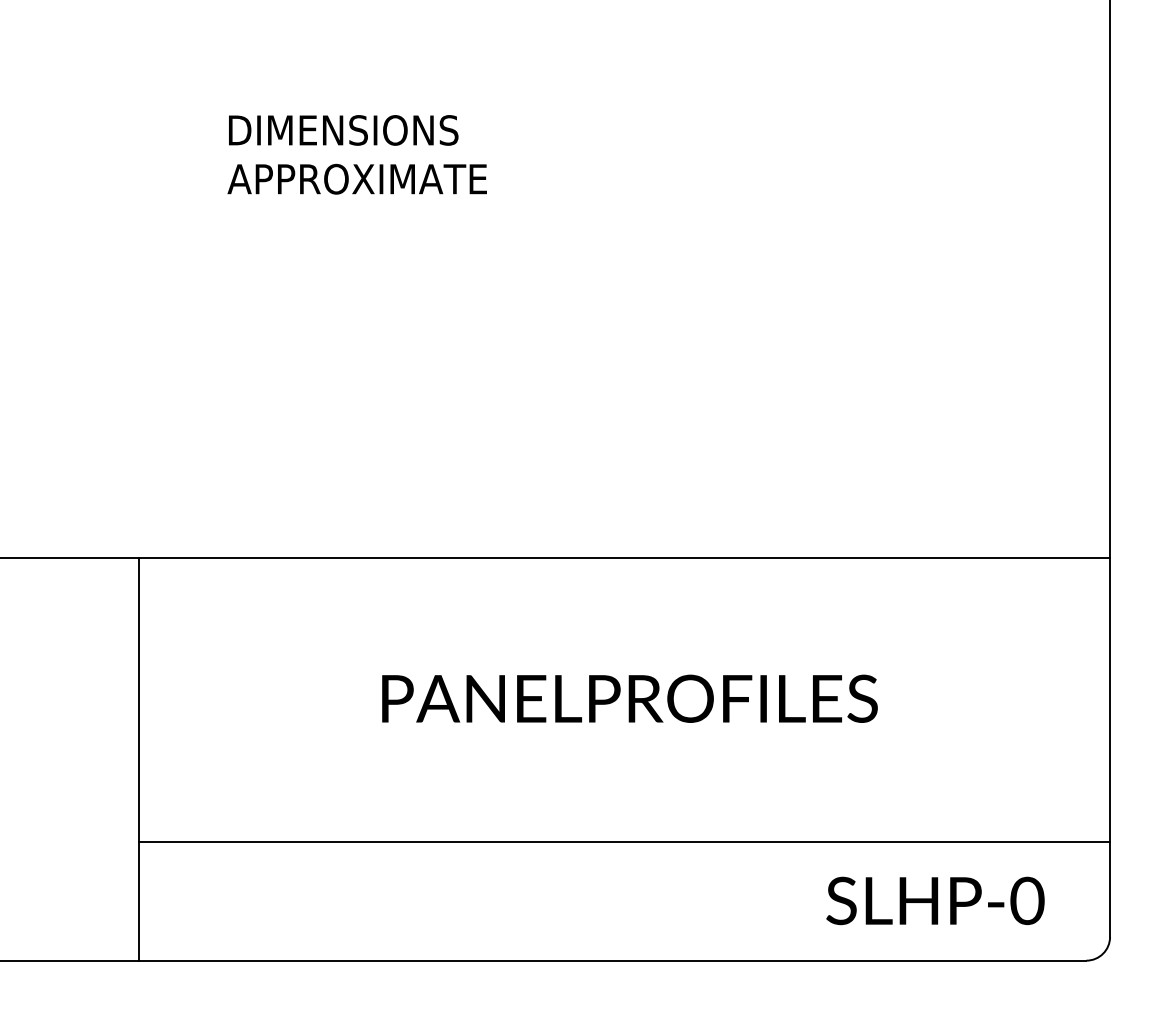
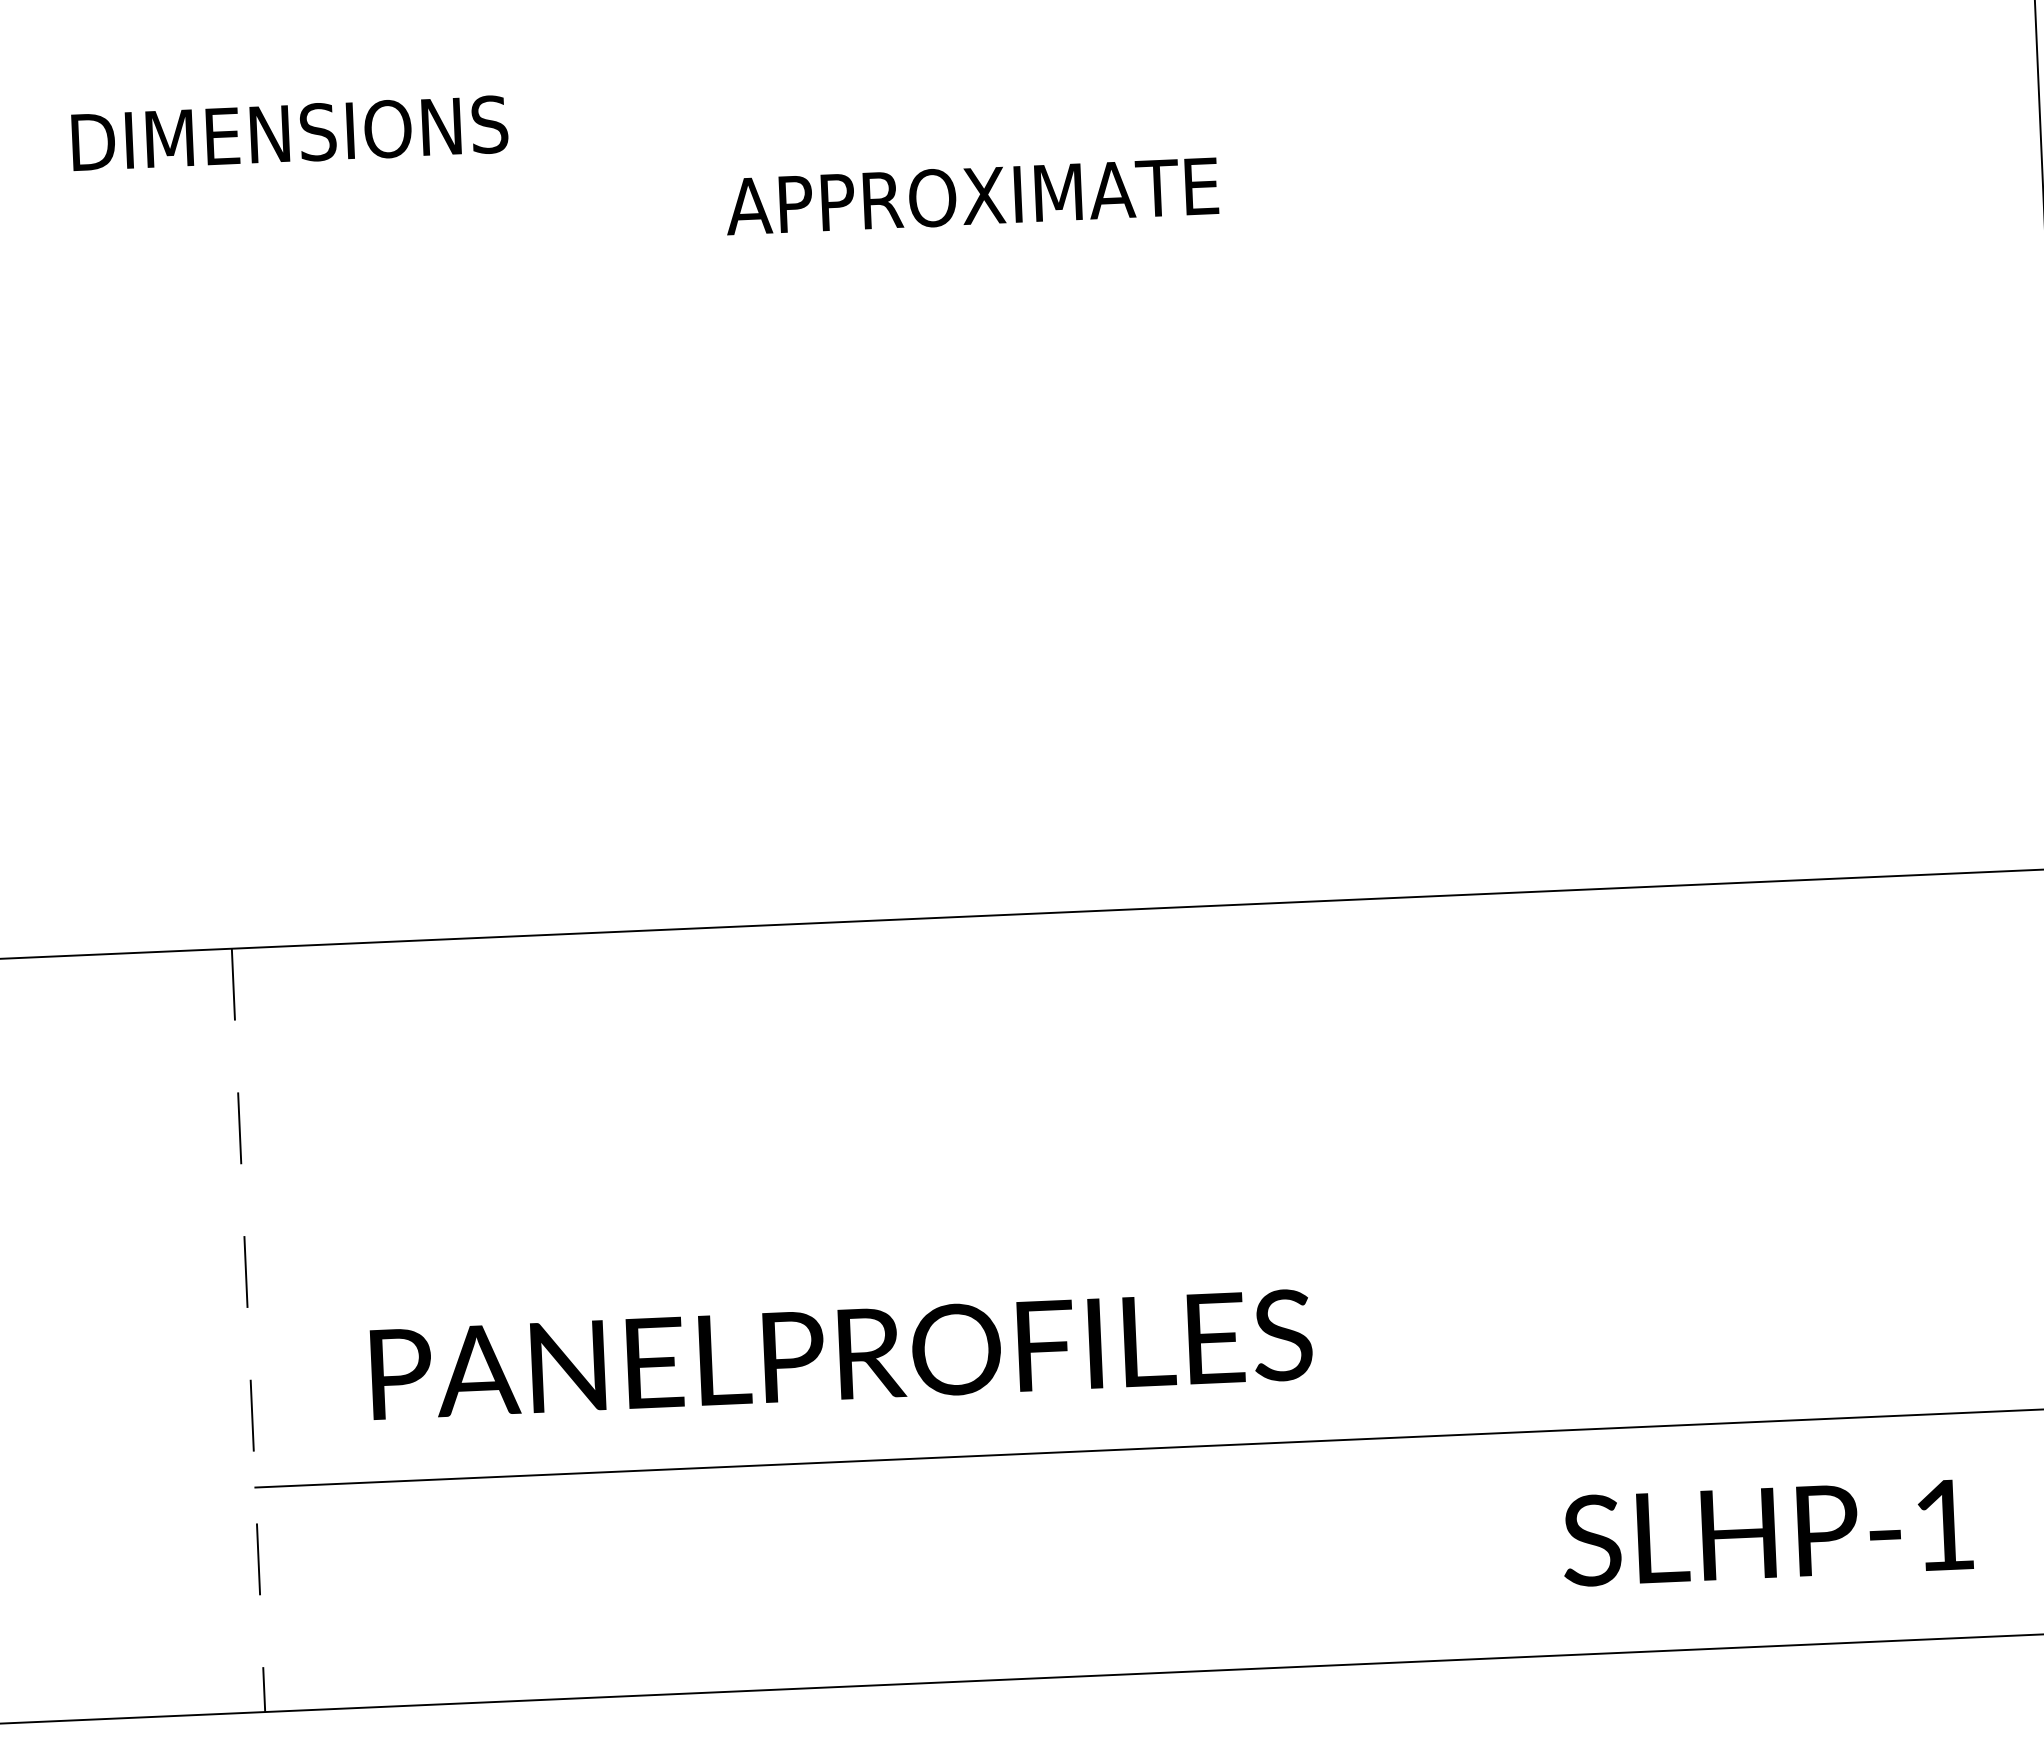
text: (343, 130) -> (289, 133), moved
text: (356, 178) -> (970, 195), moved
text: (629, 698) -> (840, 1354), moved
line: (139, 759) -> (248, 1330), solid -> dashed
text: (1027, 900) -> (1944, 1524), SLHP-0 -> SLHP-1

